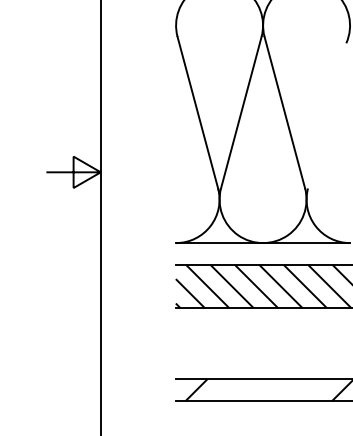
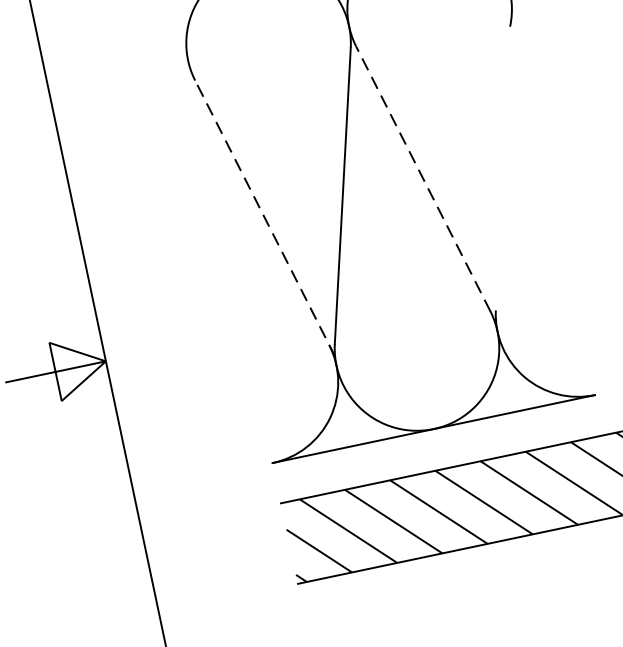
line: (284, 112) -> (422, 178), solid -> dashed
line: (198, 115) -> (264, 218), solid -> dashed

